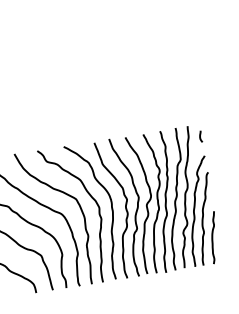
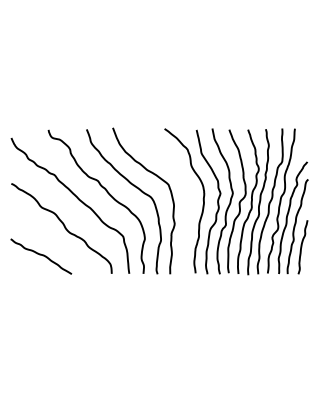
curve: (200, 136) -> (306, 141), removed
curve: (91, 198) -> (184, 186), removed

